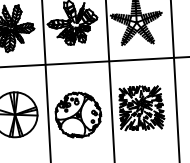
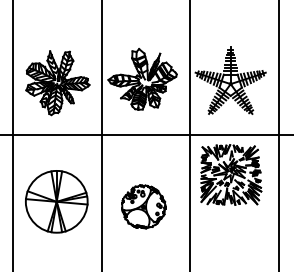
part: (141, 107) -> (231, 174), moved
part: (78, 114) -> (143, 206), size x0.7

